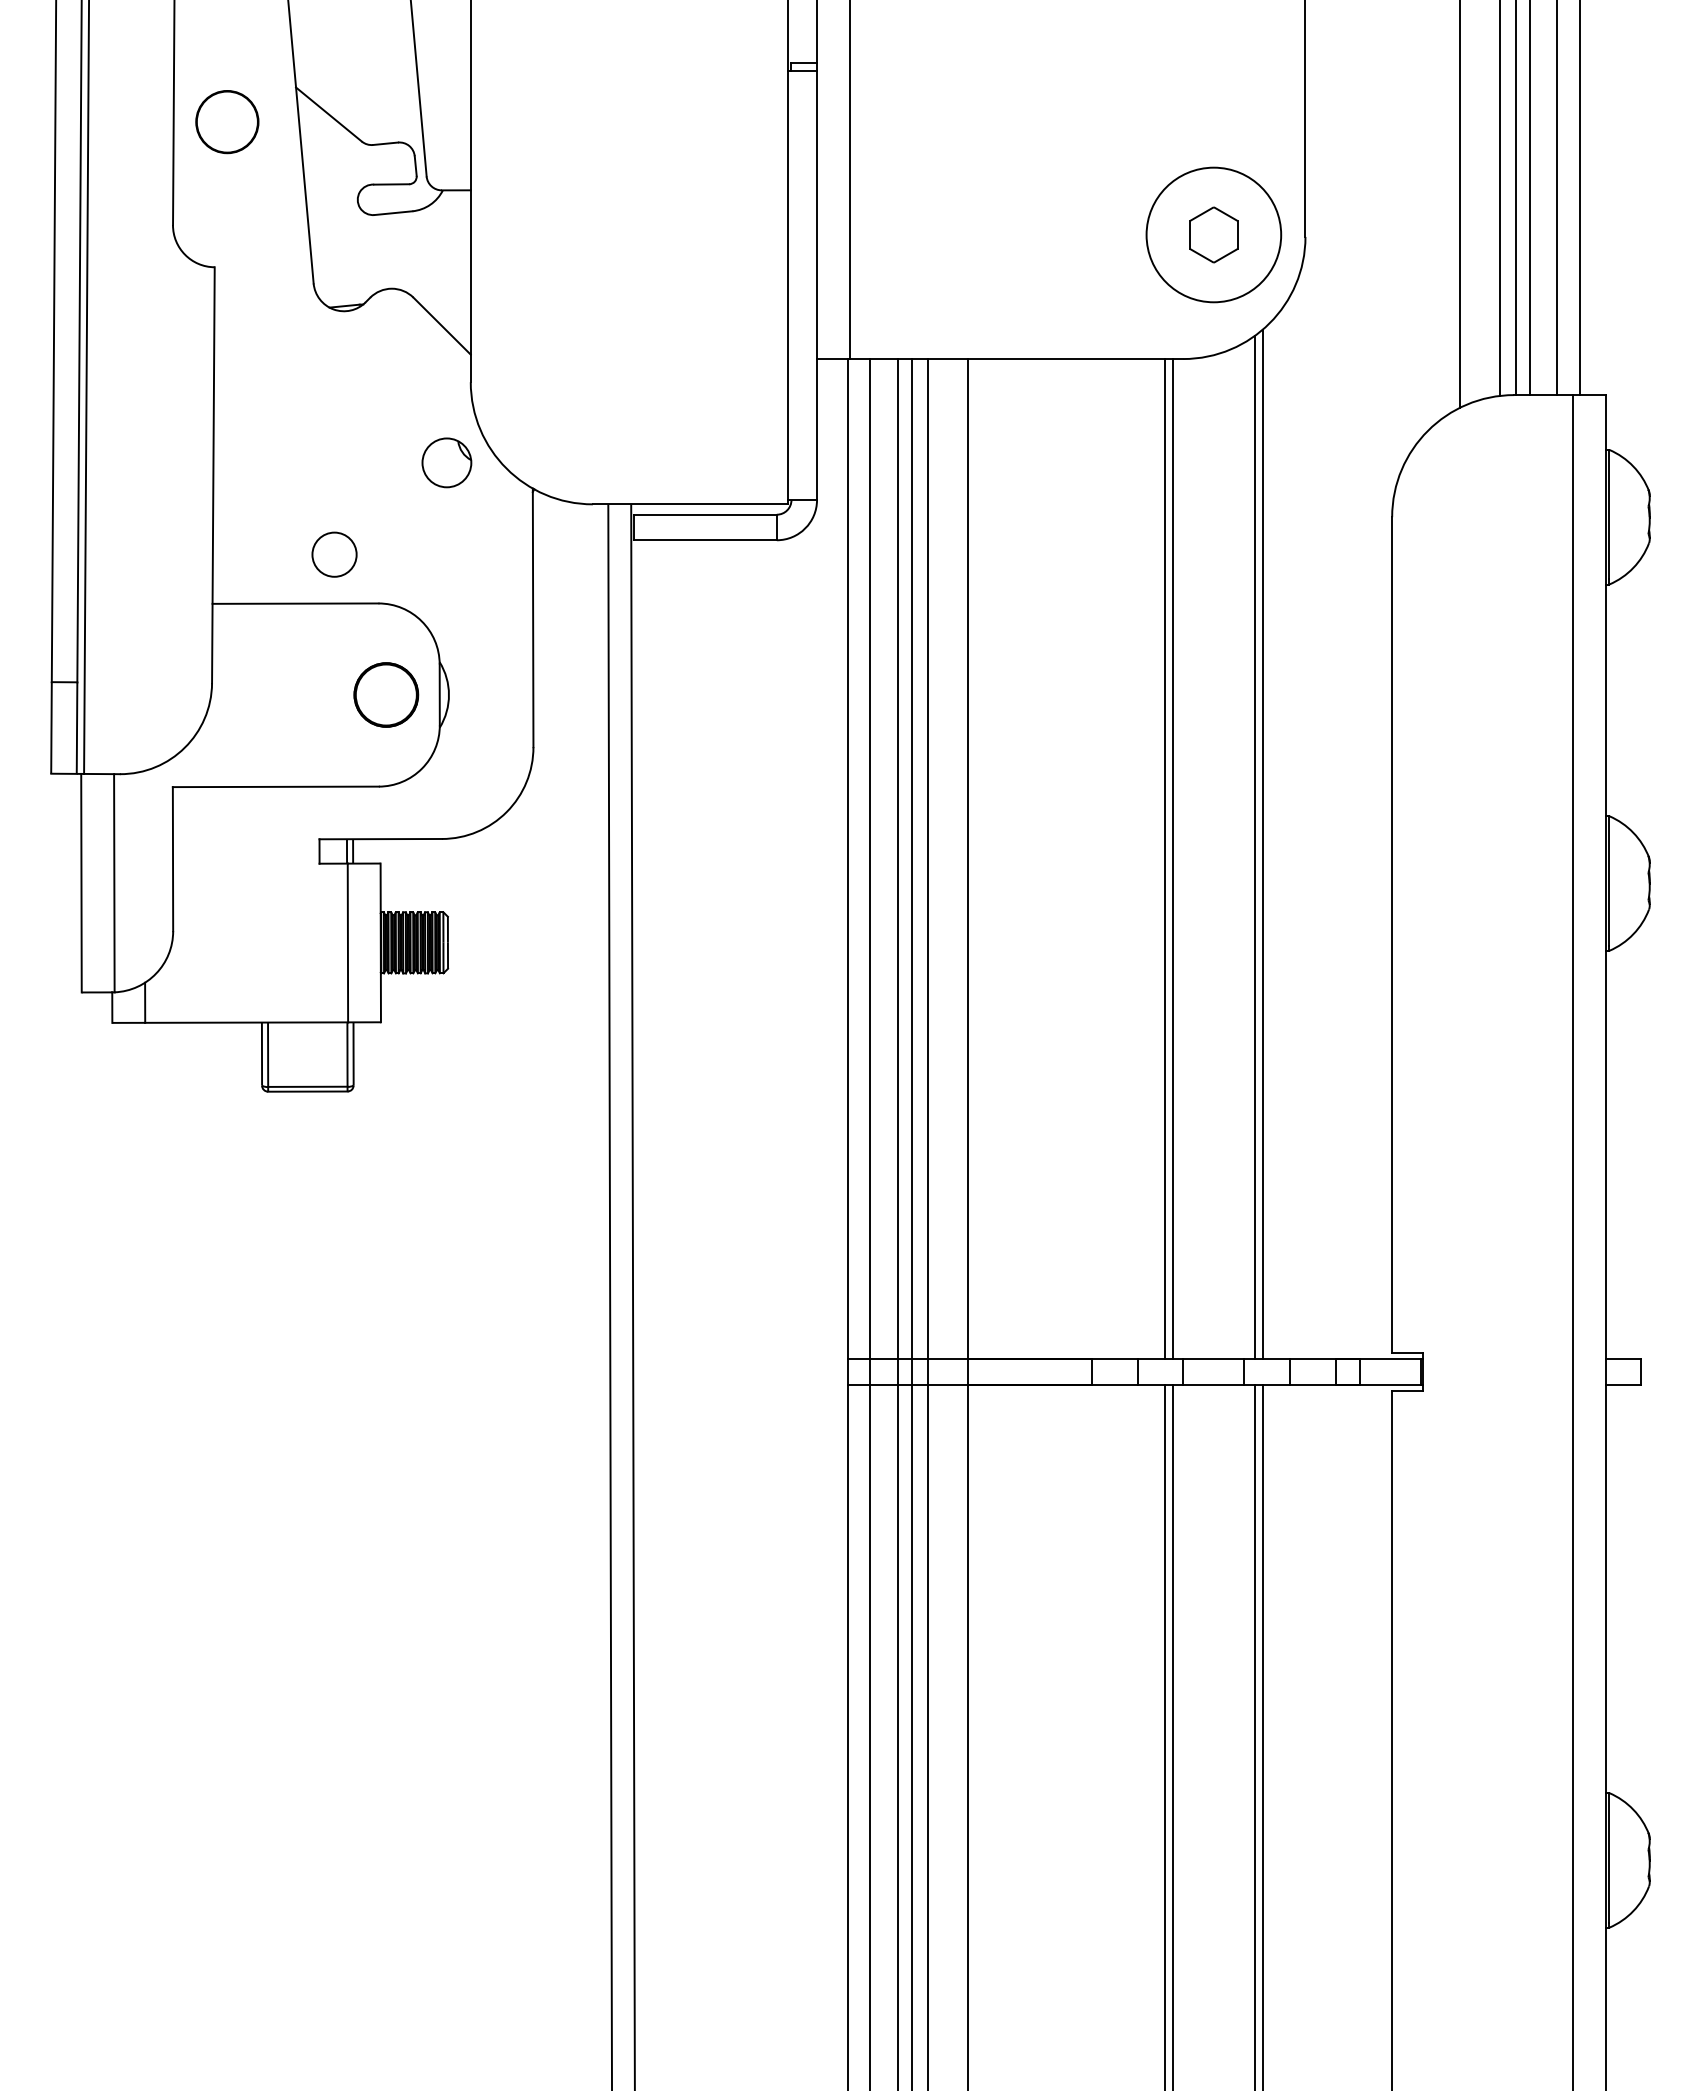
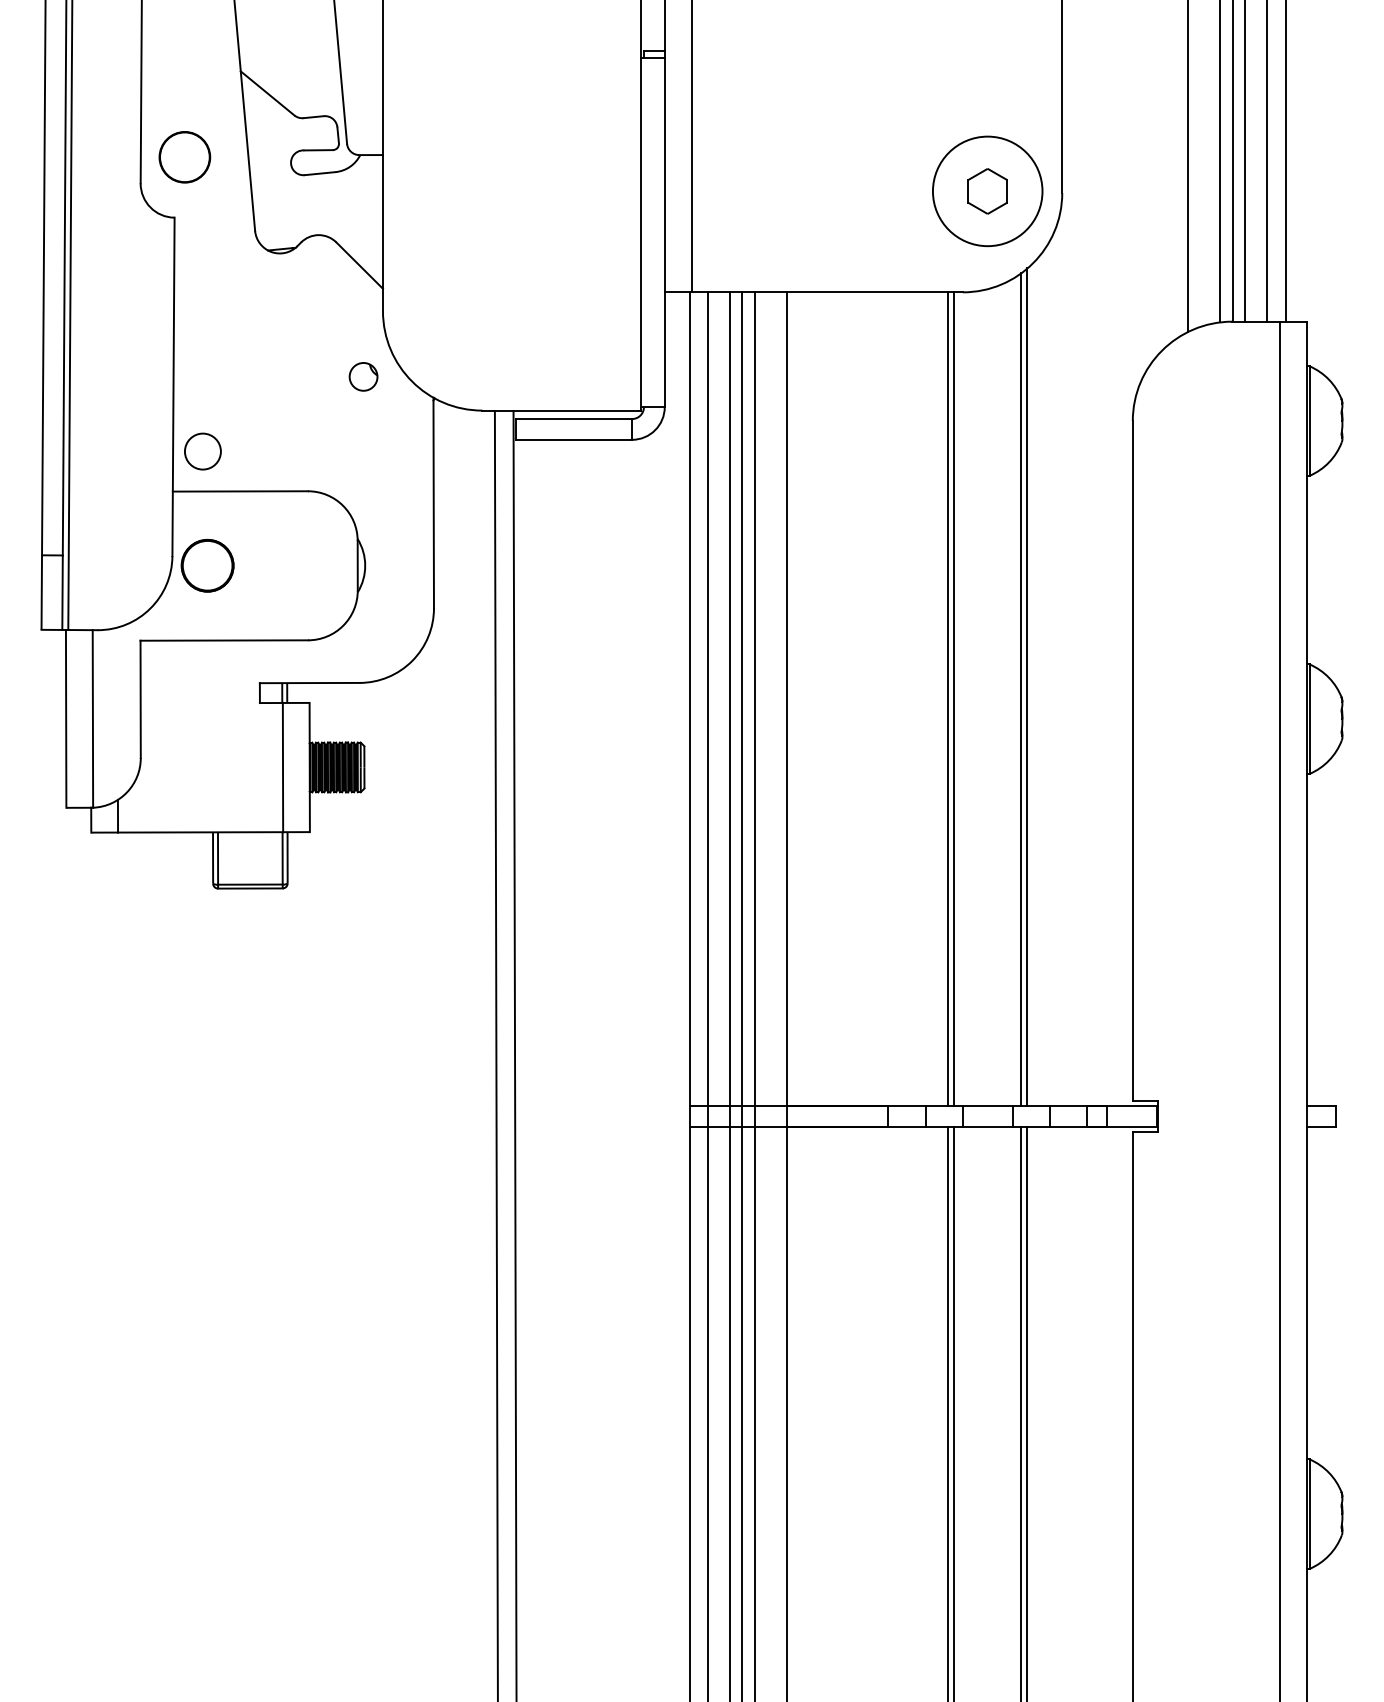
circle: (227, 122) -> (185, 157), moved
part: (446, 462) -> (363, 376), size x0.7
circle: (334, 554) -> (202, 451), moved
part: (386, 694) -> (207, 565), moved

